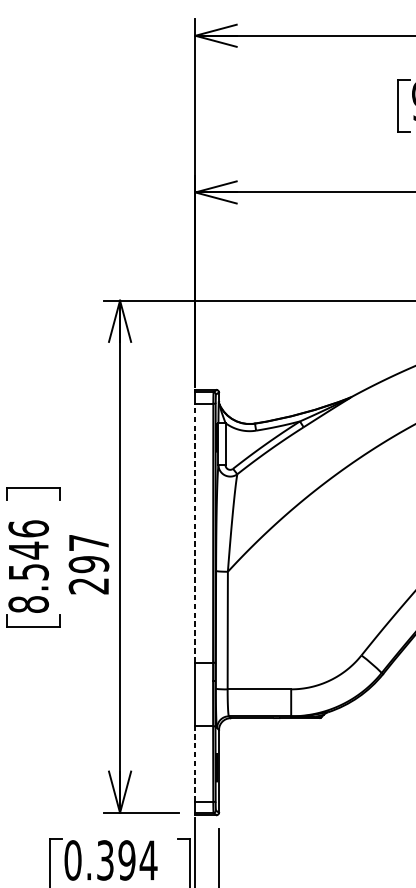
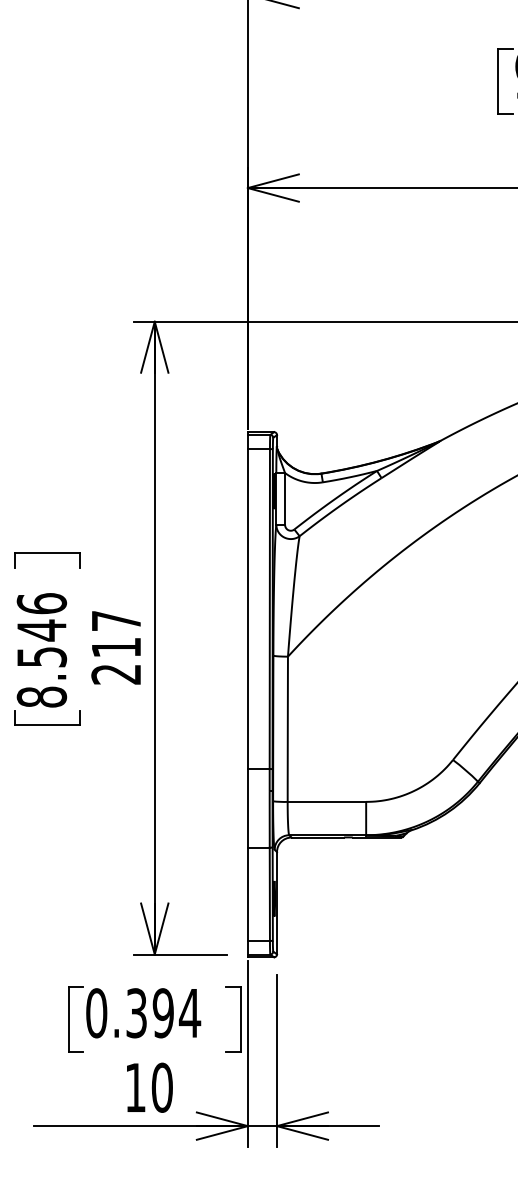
line: (195, 533) -> (247, 609), dashed -> solid
text: (89, 564) -> (116, 647), 297 -> 217
line: (195, 764) -> (247, 894), dashed -> solid

